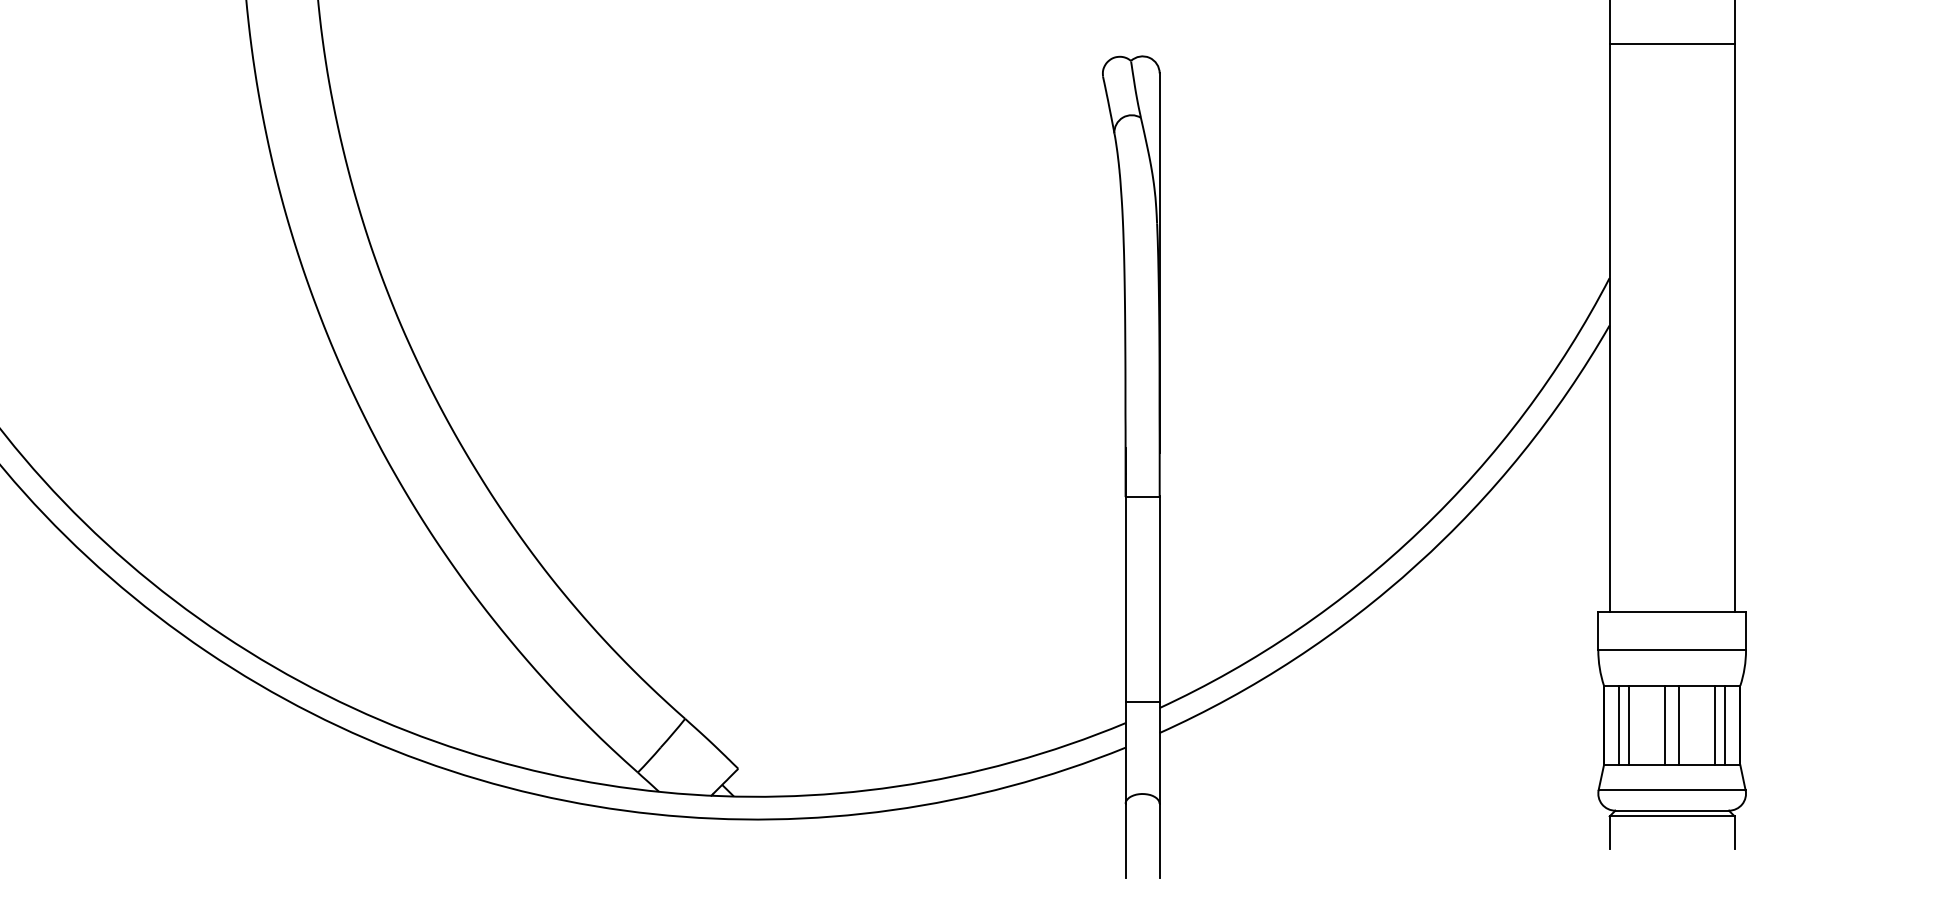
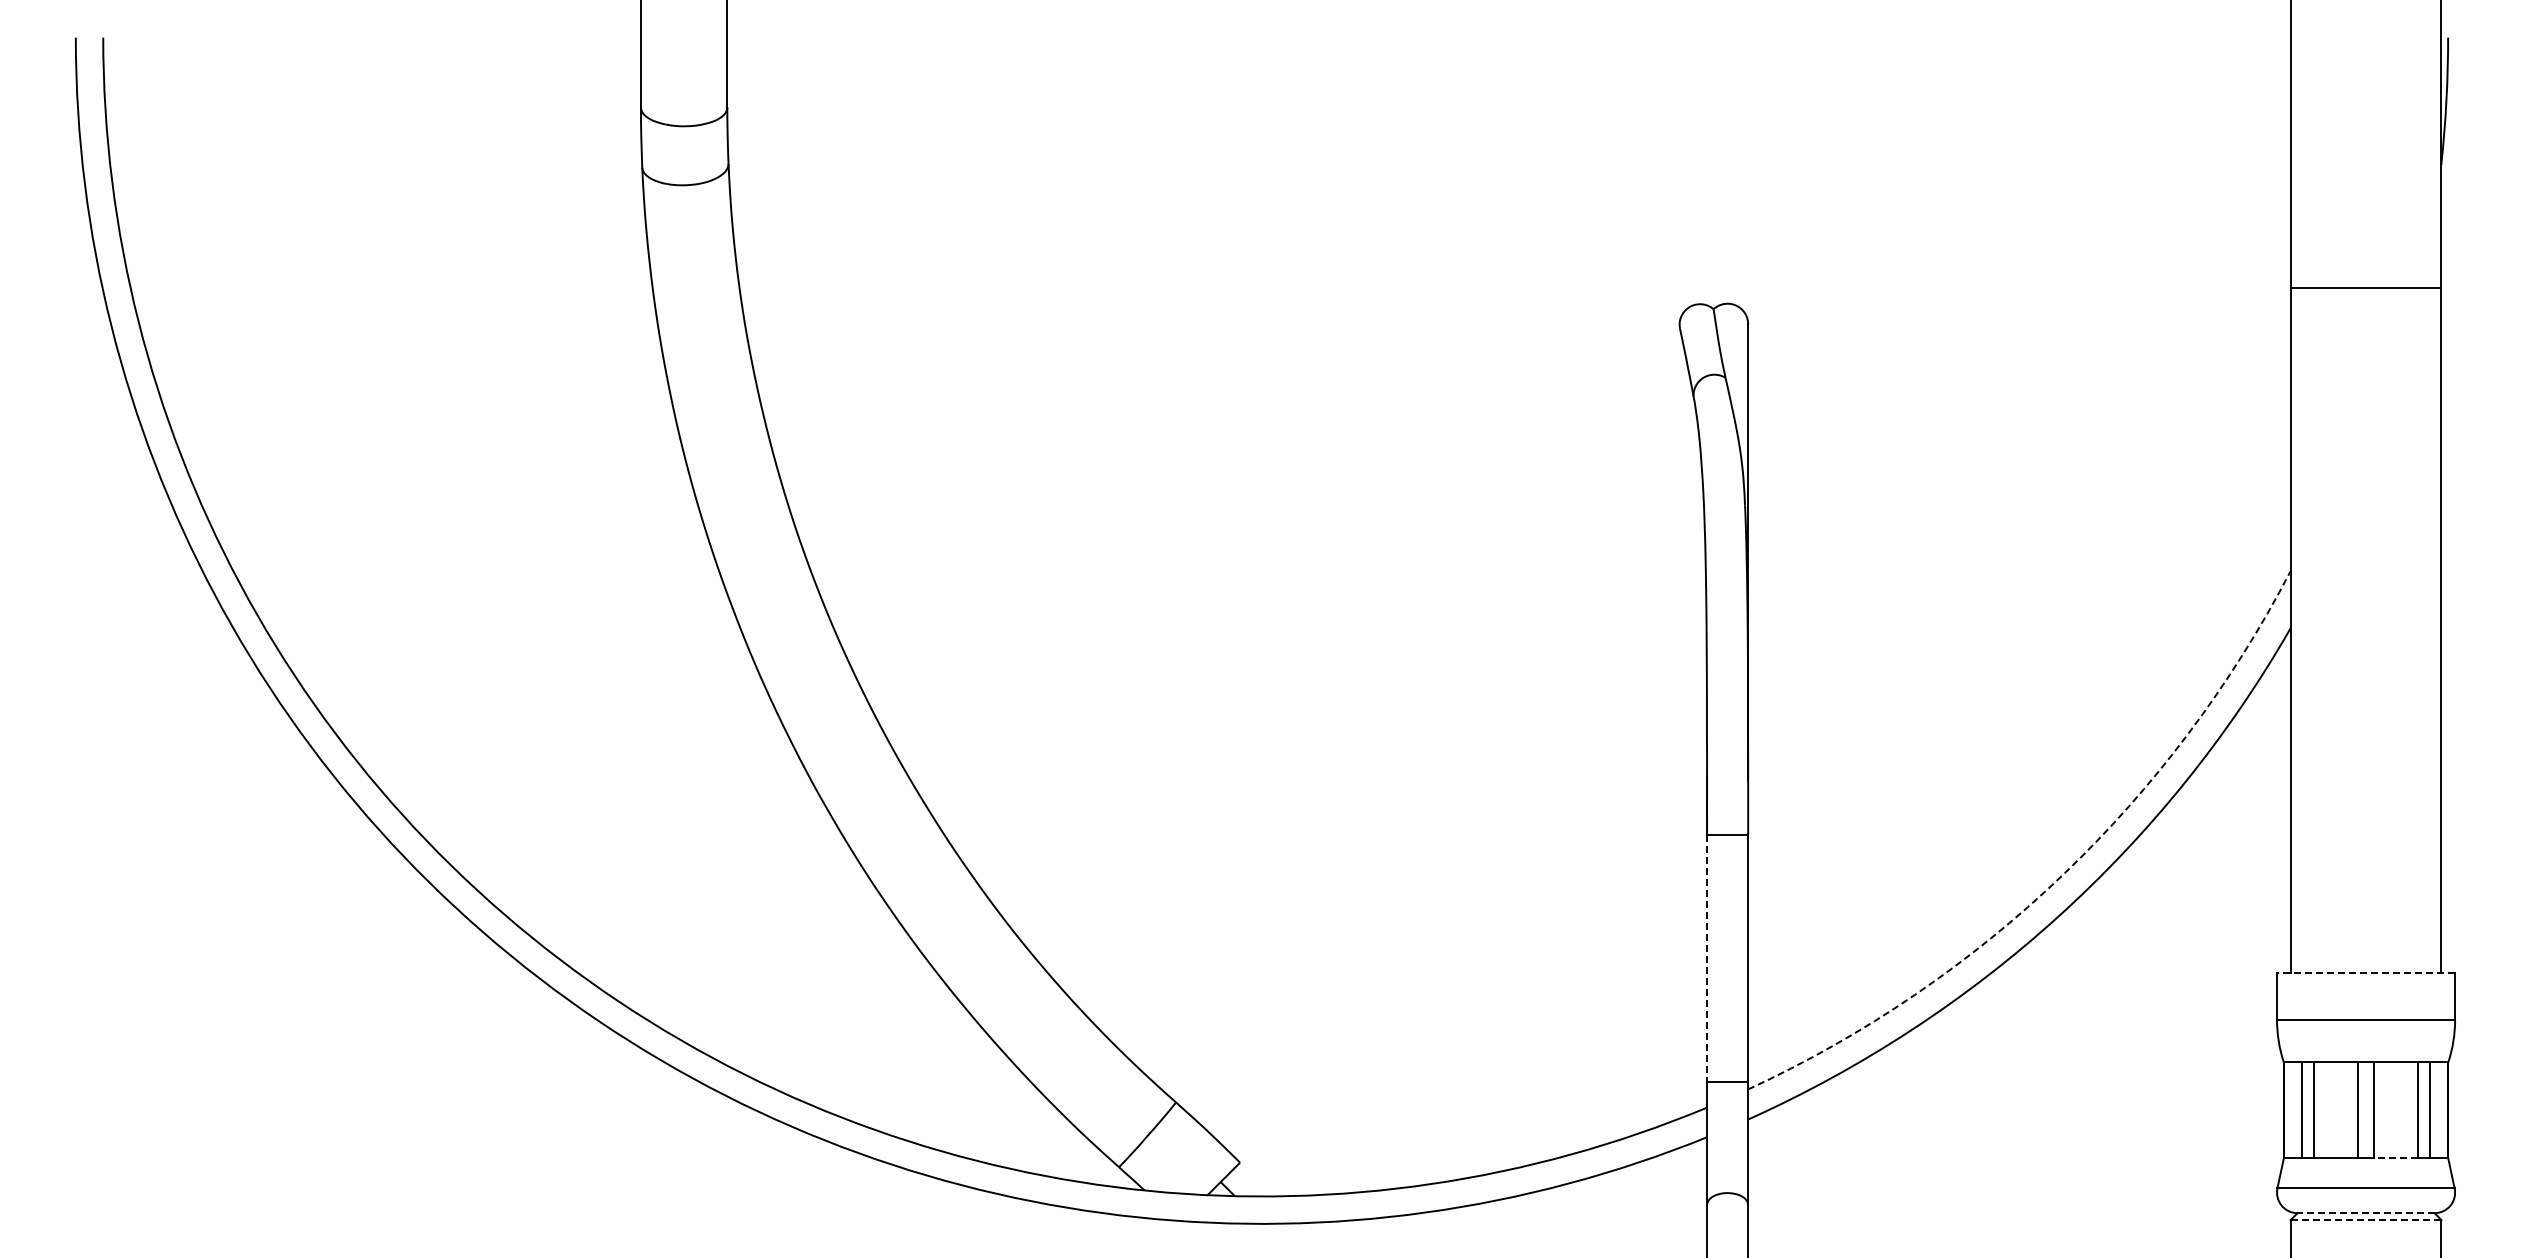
arc: (1420, 530) -> (2062, 875), solid -> dashed
line: (1125, 599) -> (1707, 958), solid -> dashed
line: (1671, 611) -> (2365, 973), solid -> dashed
line: (1697, 765) -> (2396, 1158), solid -> dashed
line: (1672, 810) -> (2366, 1213), solid -> dashed
line: (1672, 816) -> (2366, 1220), solid -> dashed

